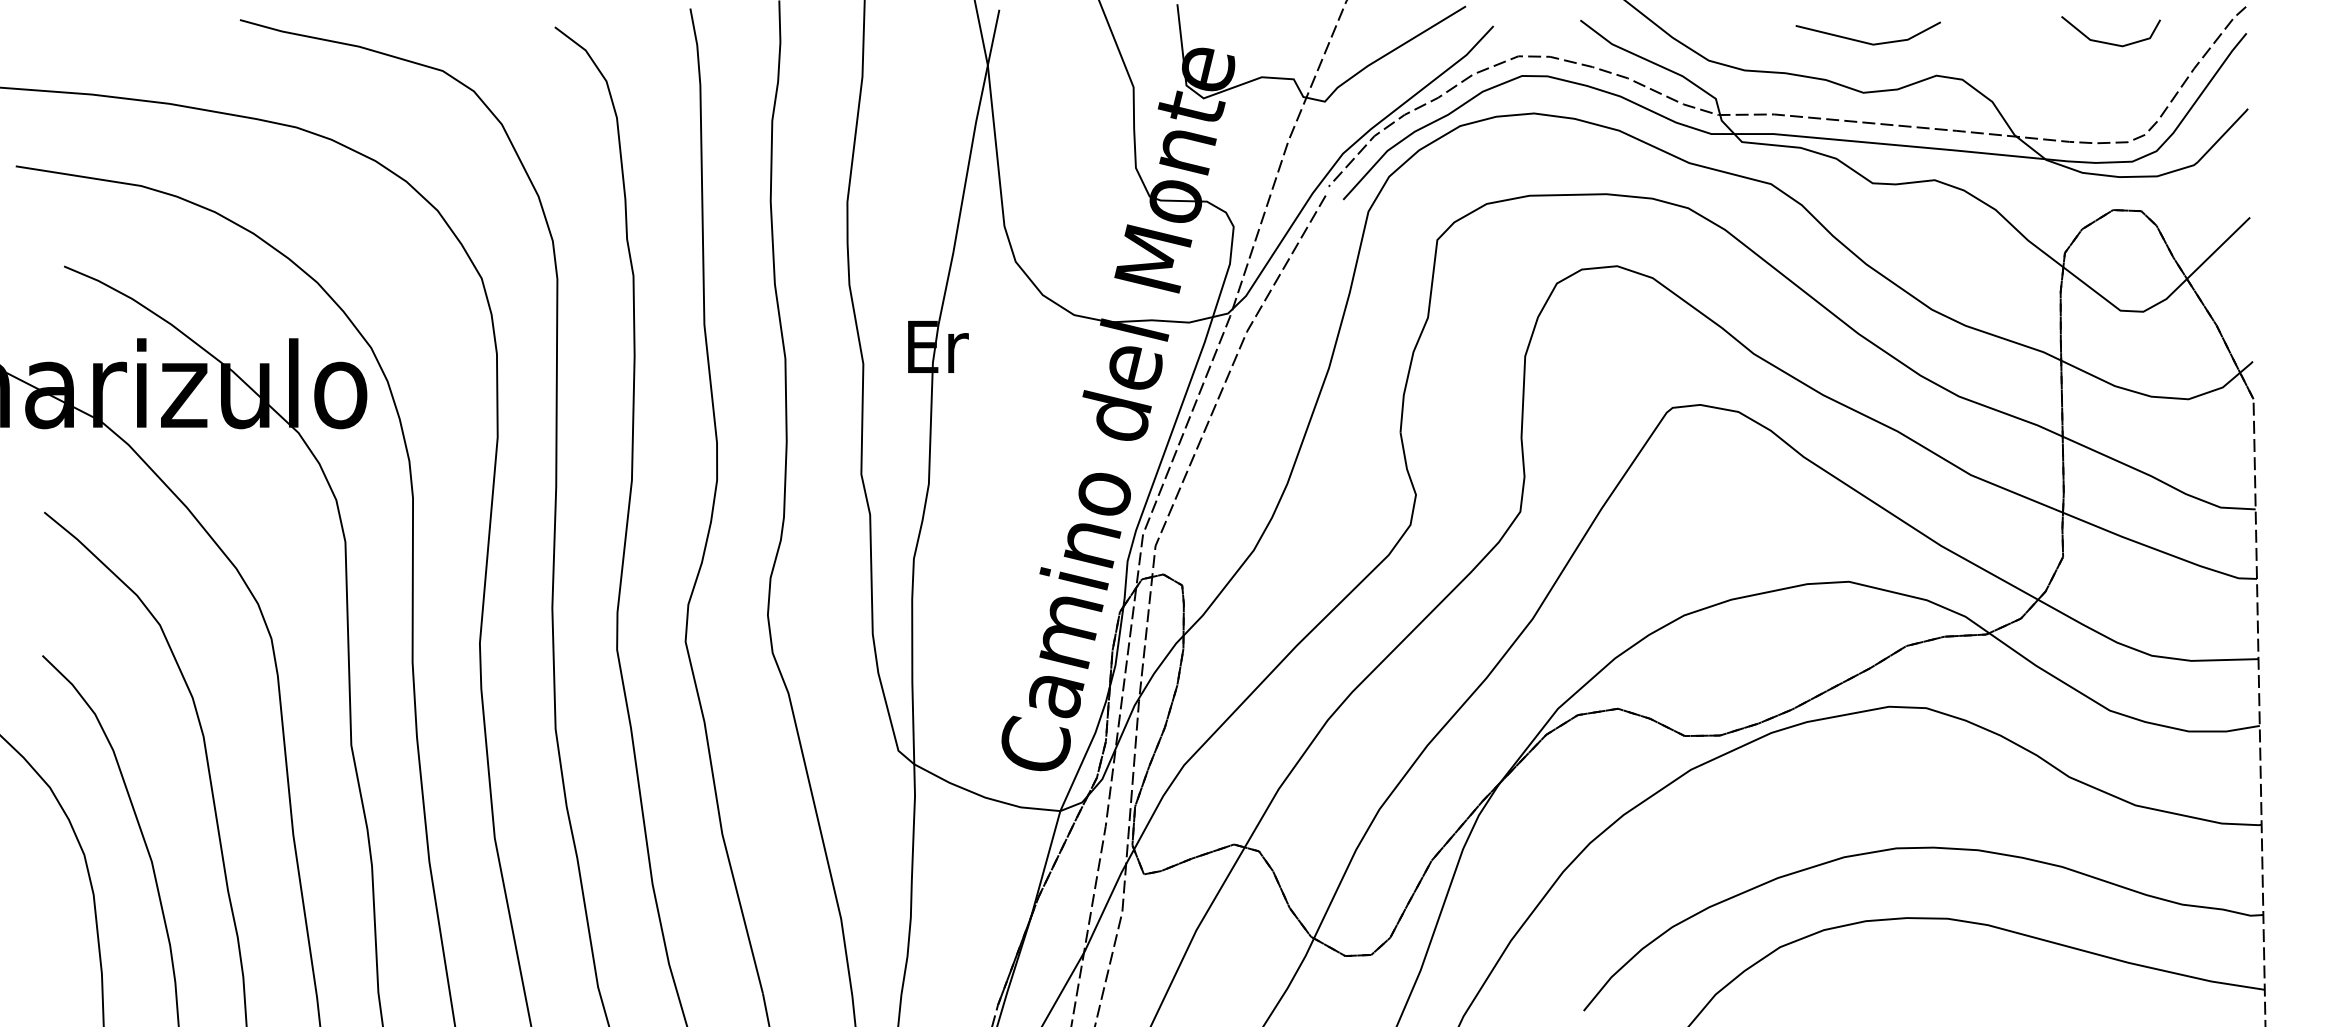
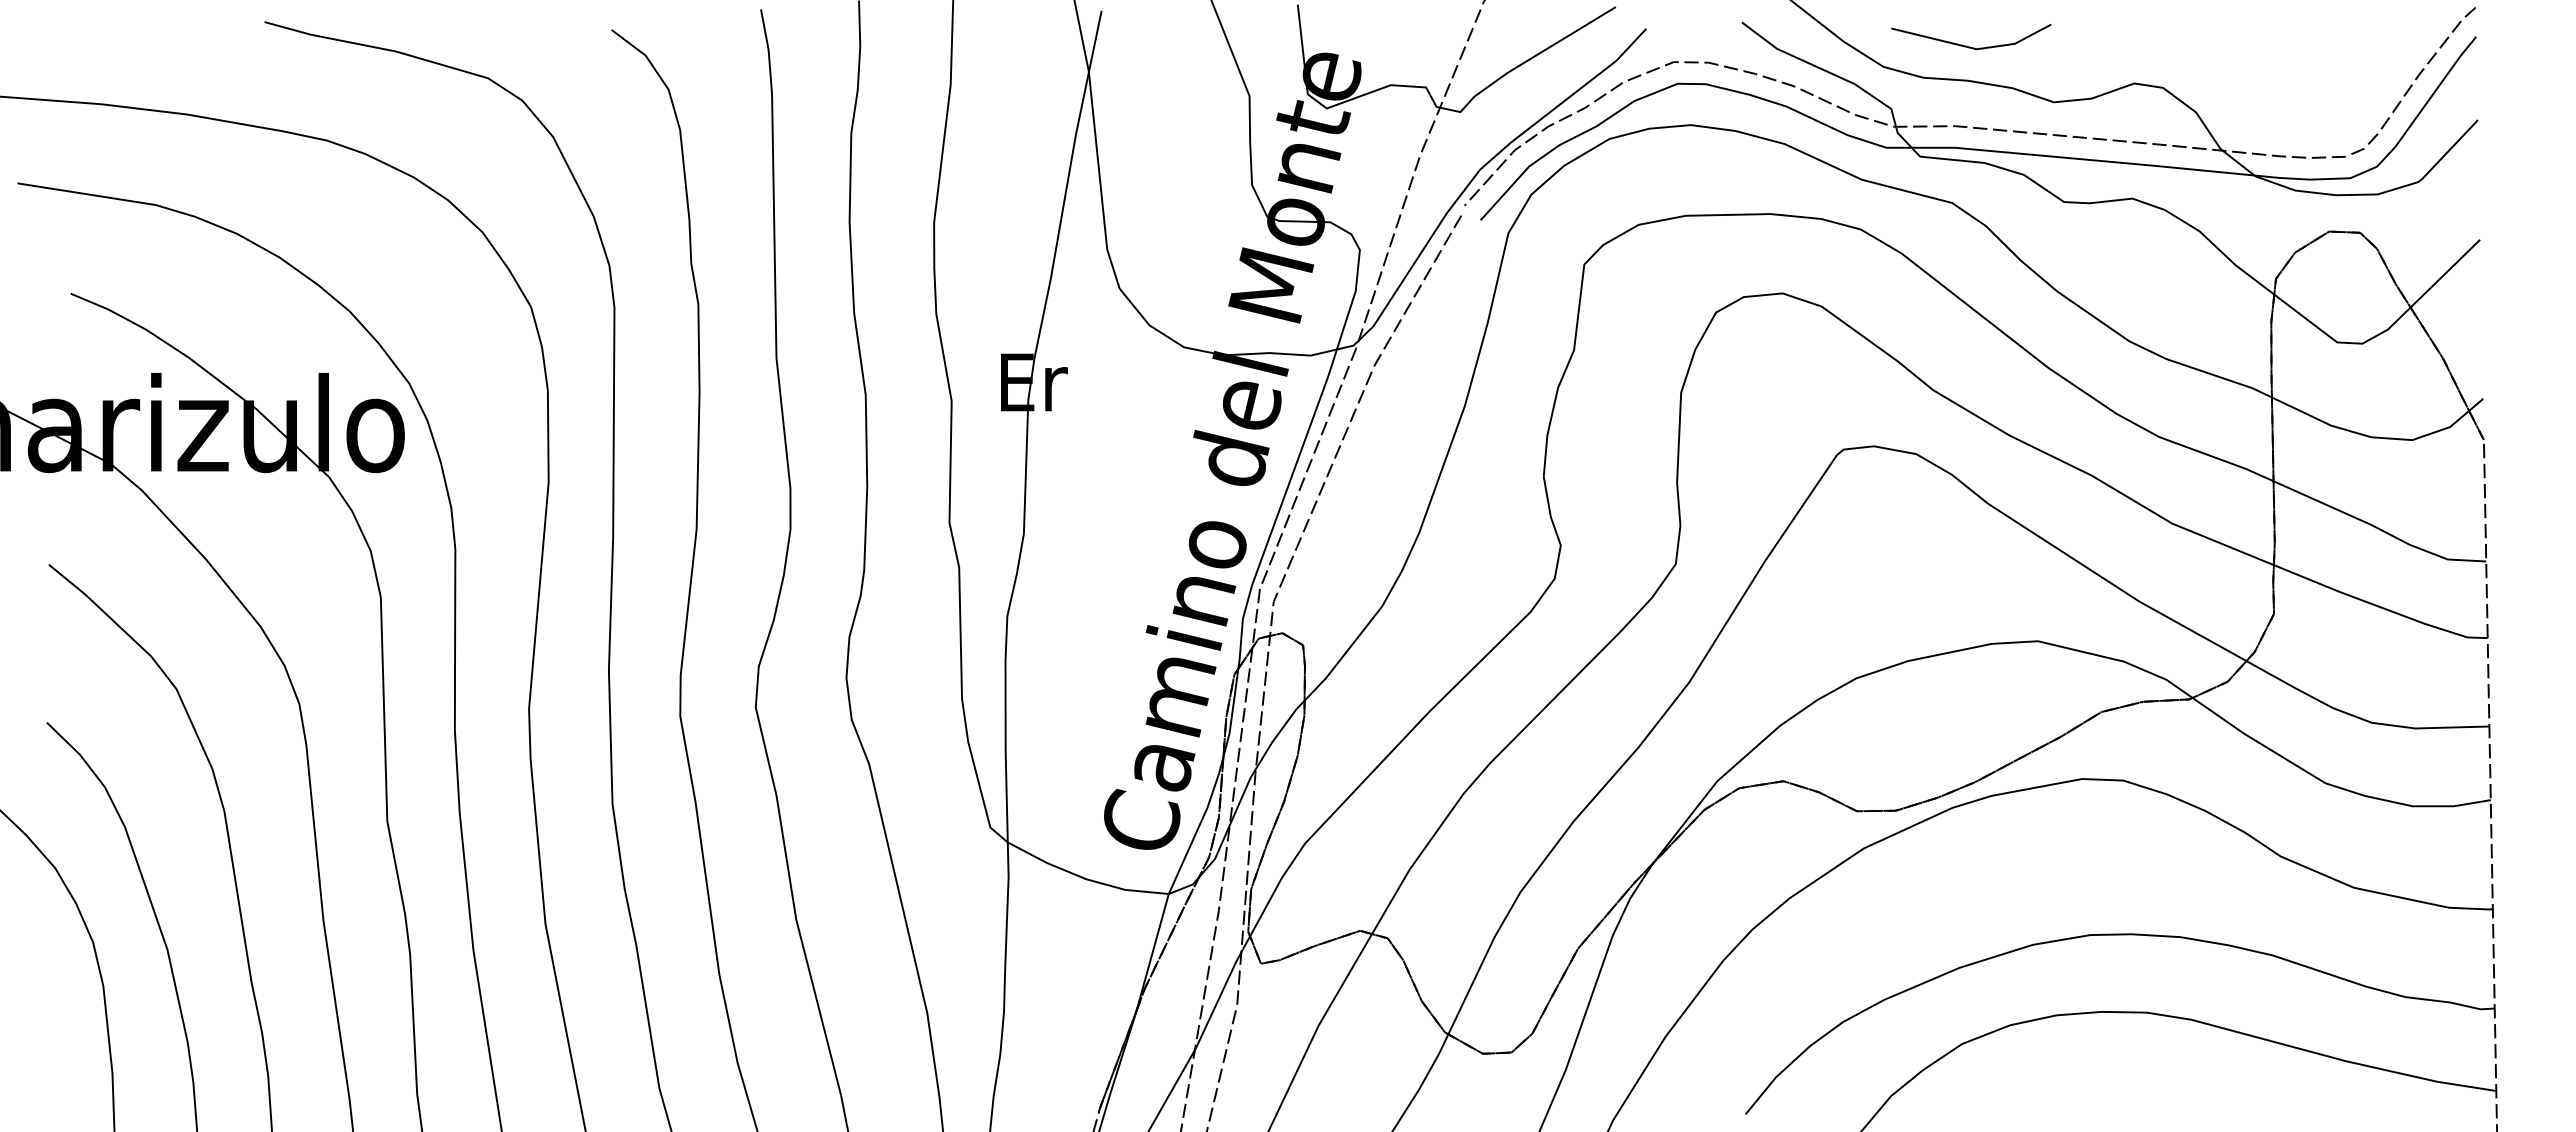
line: (1867, 42) -> (1970, 46), moved
line: (2107, 42) -> (2322, 46), removed

